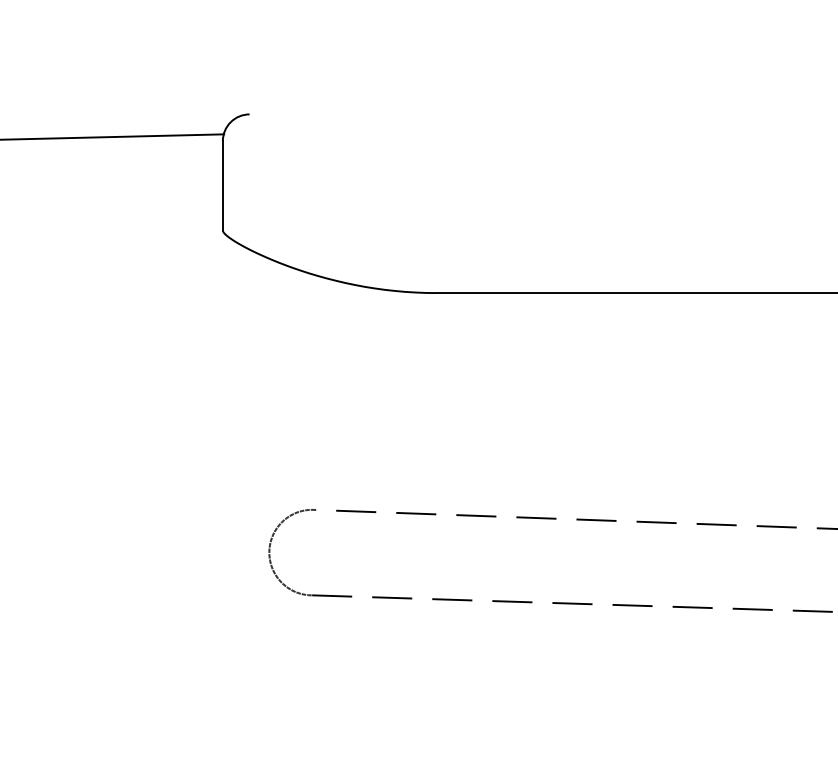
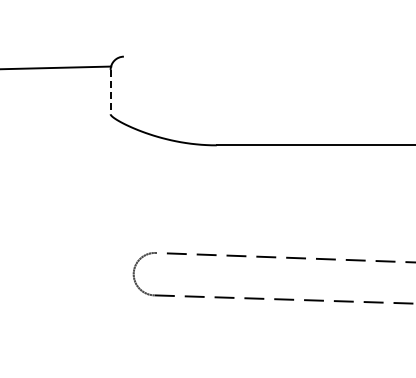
line: (222, 186) -> (110, 92), solid -> dashed

